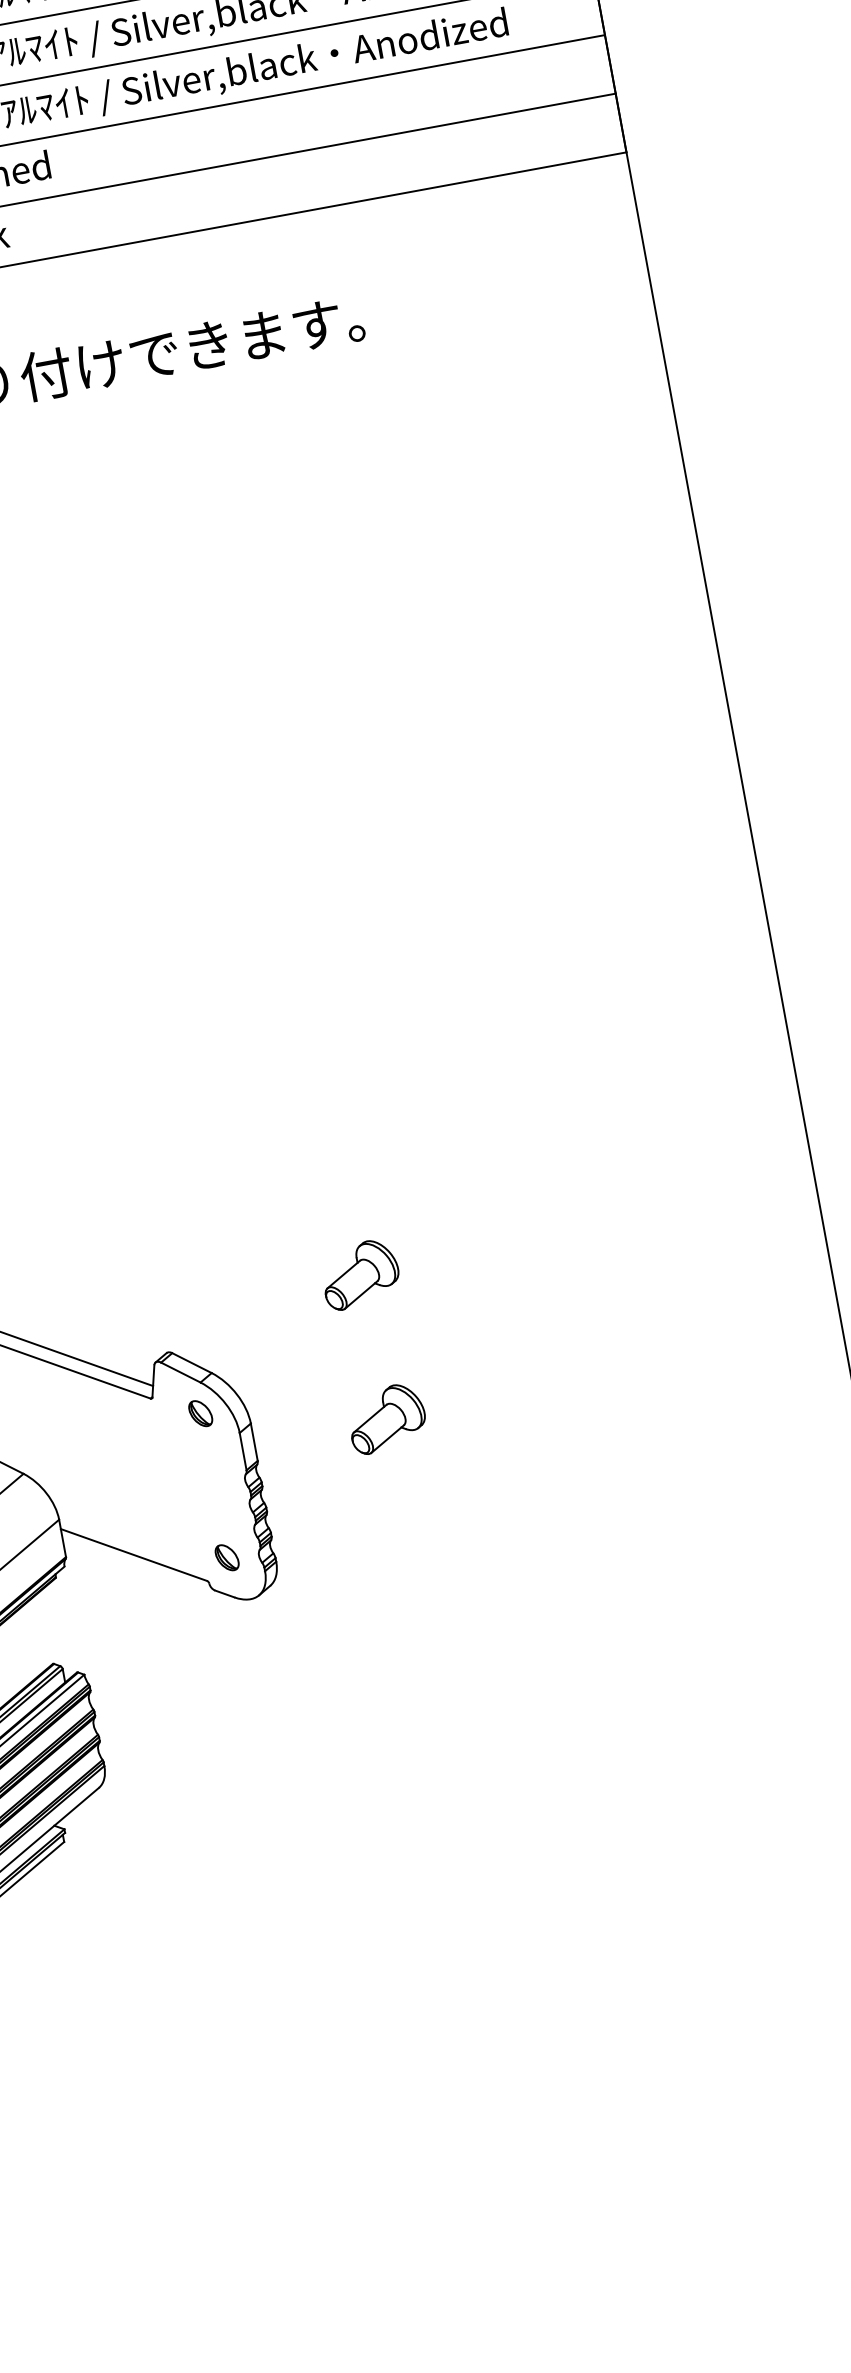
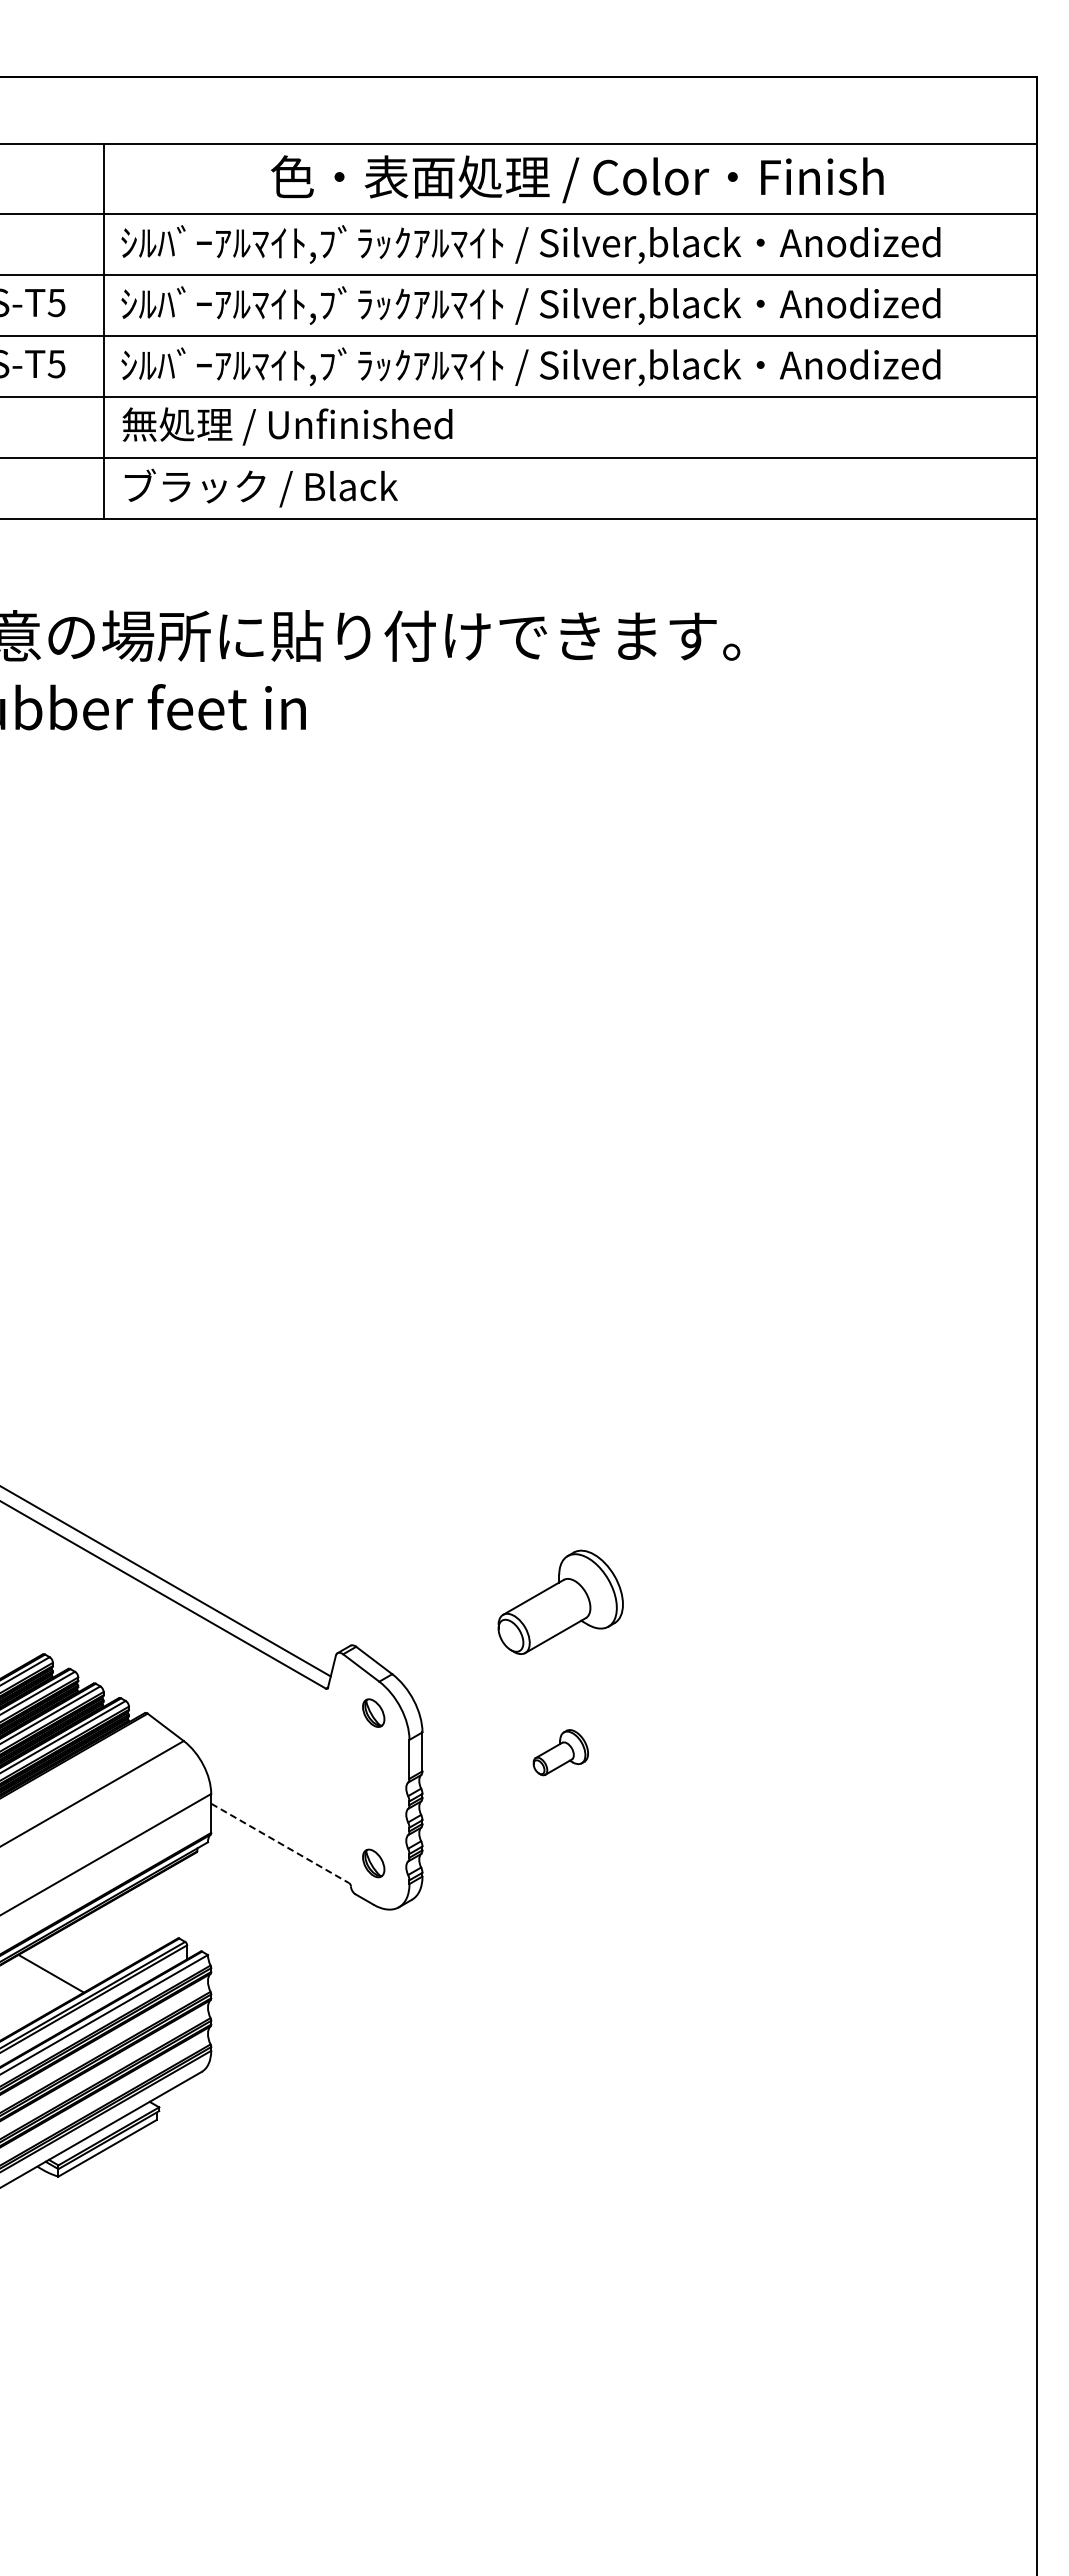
part: (360, 1274) -> (560, 1602), size x1.6
part: (386, 1418) -> (560, 1752), size x0.7
line: (134, 1555) -> (280, 1843), solid -> dashed

